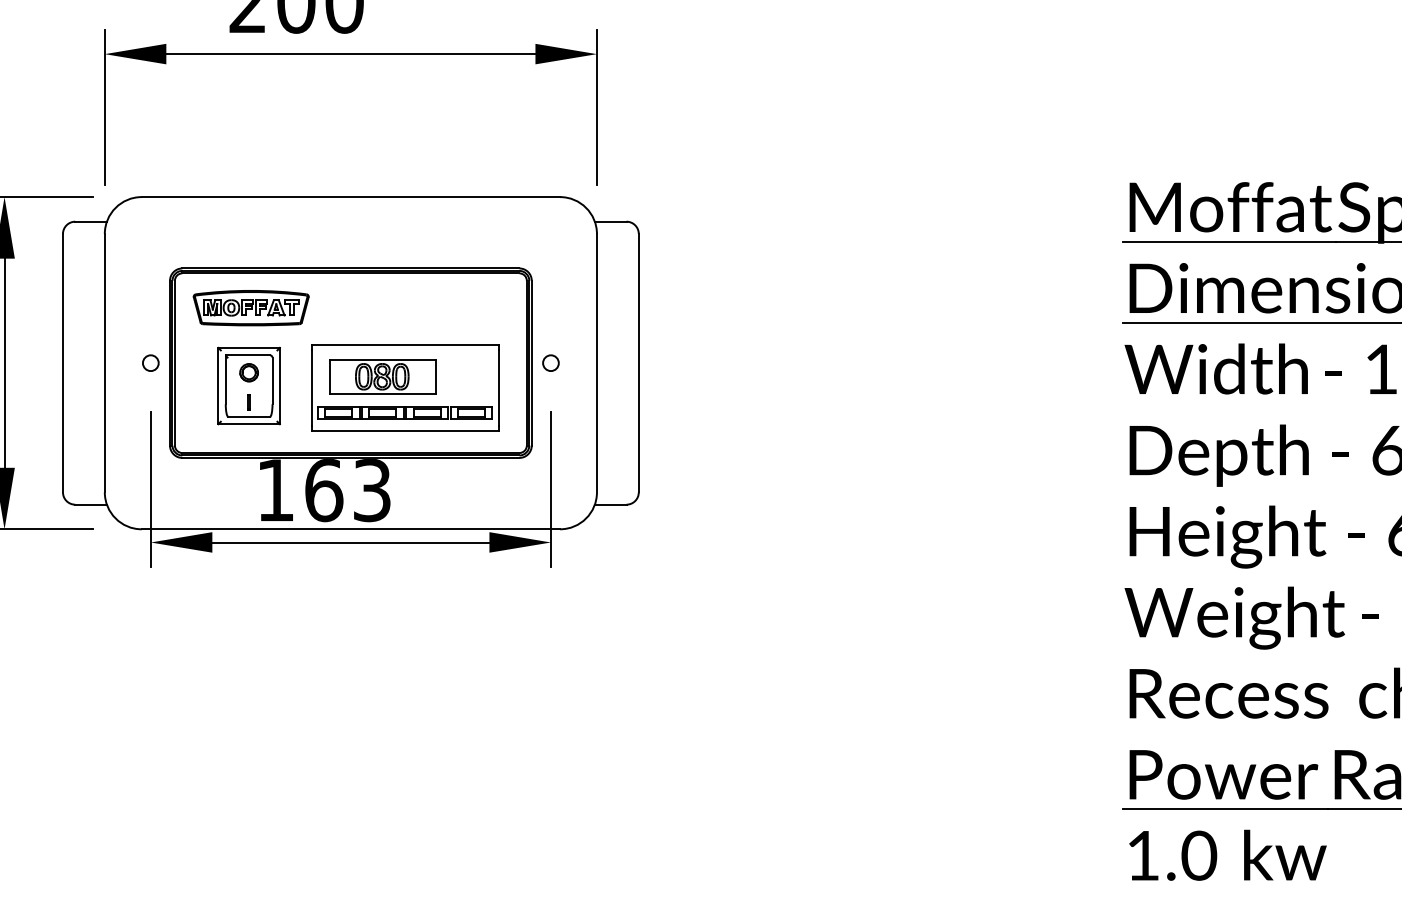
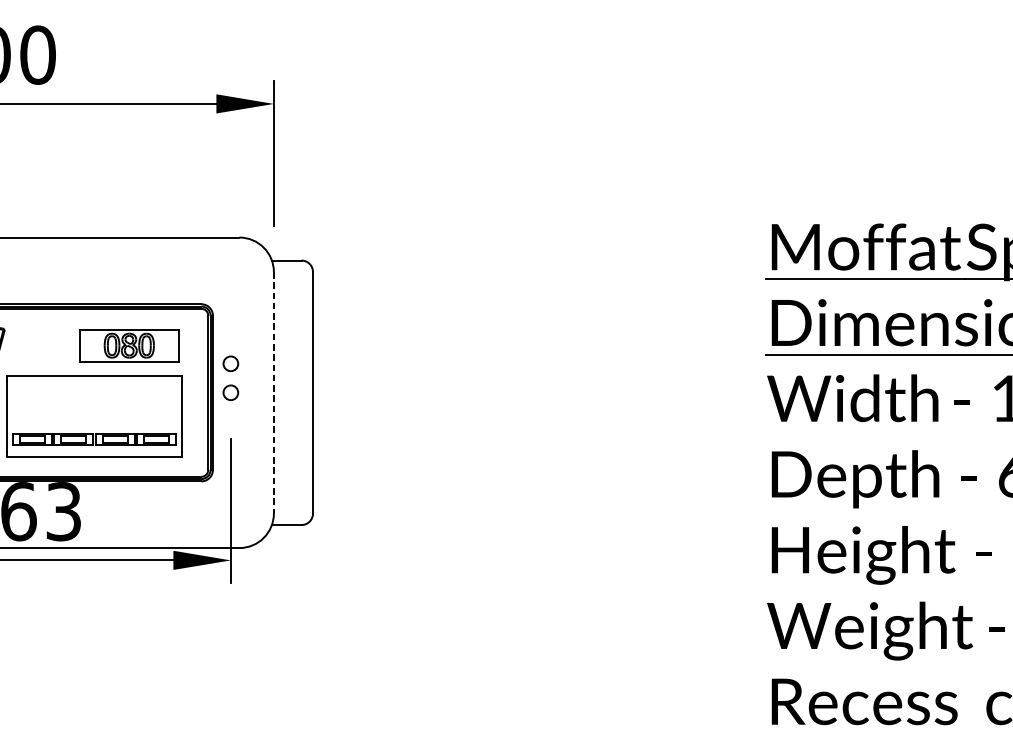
circle: (550, 331) -> (230, 363), added
line: (596, 363) -> (273, 393), solid -> dashed
part: (382, 376) -> (129, 345), moved

